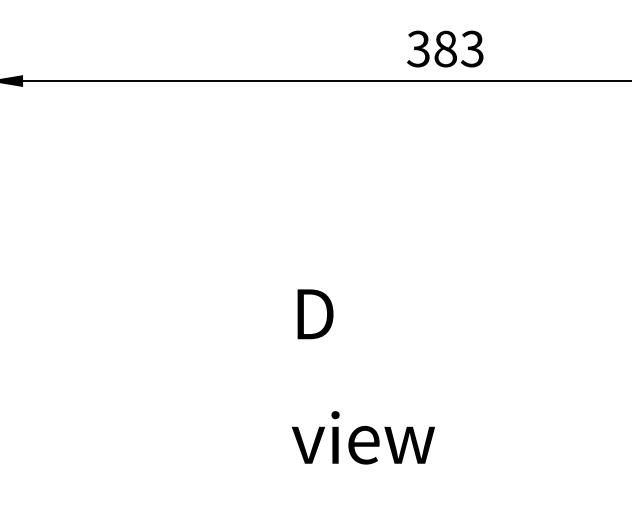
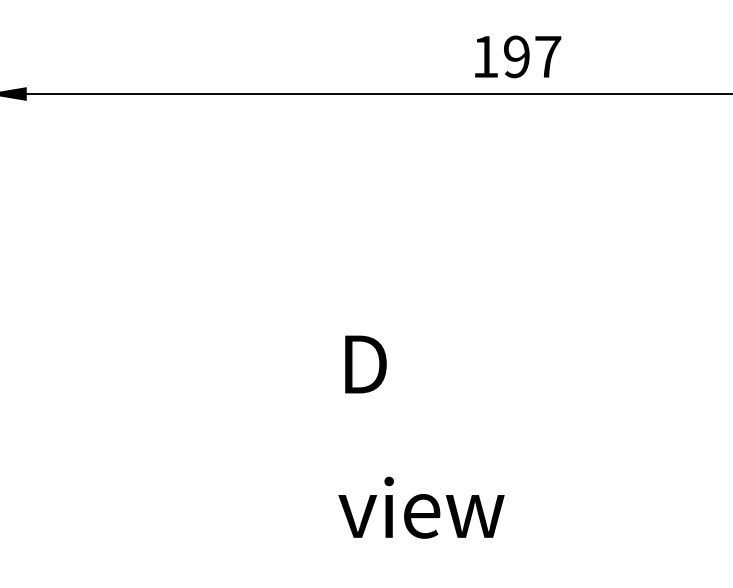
text: (445, 48) -> (516, 56), 383 -> 197

